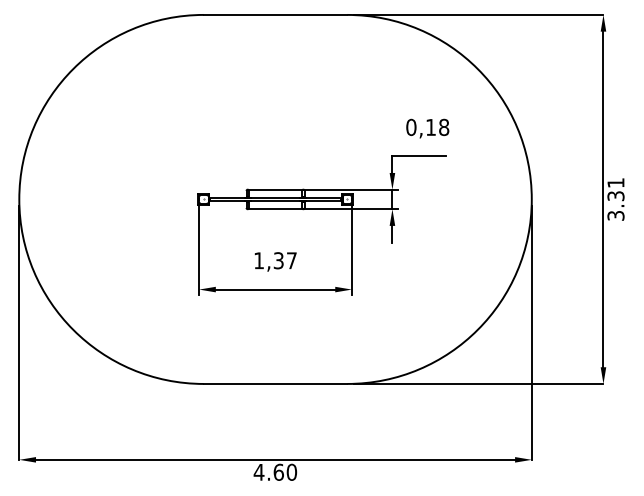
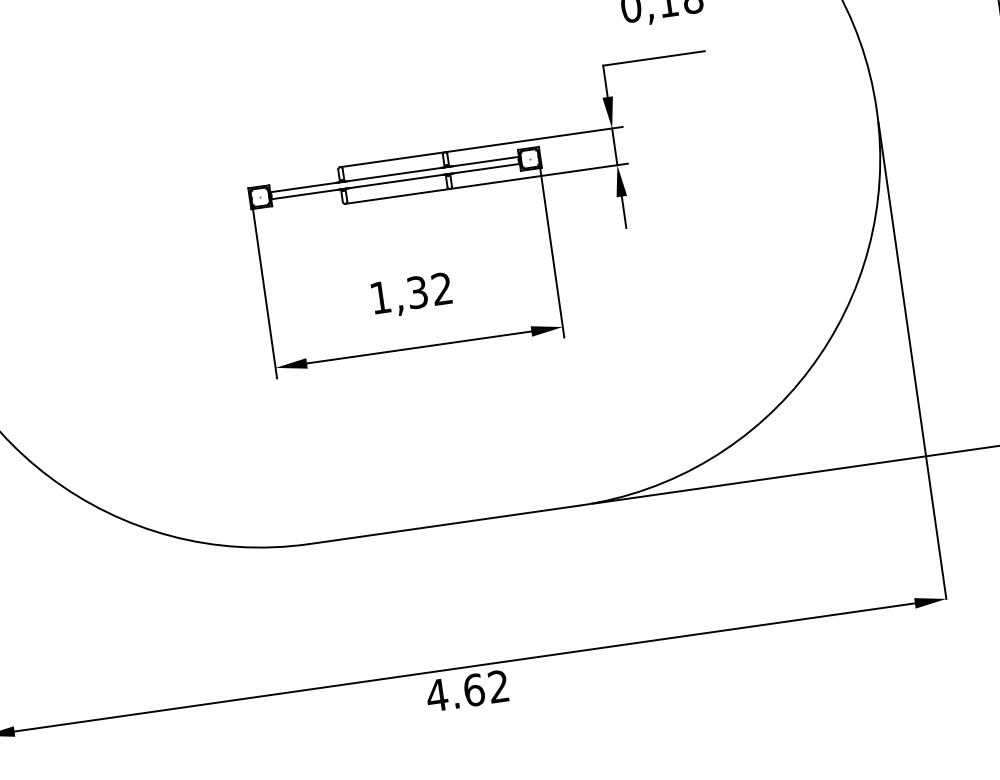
text: (291, 260) -> (441, 288), 1,37 -> 1,32
text: (291, 471) -> (497, 685), 4.60 -> 4.62

